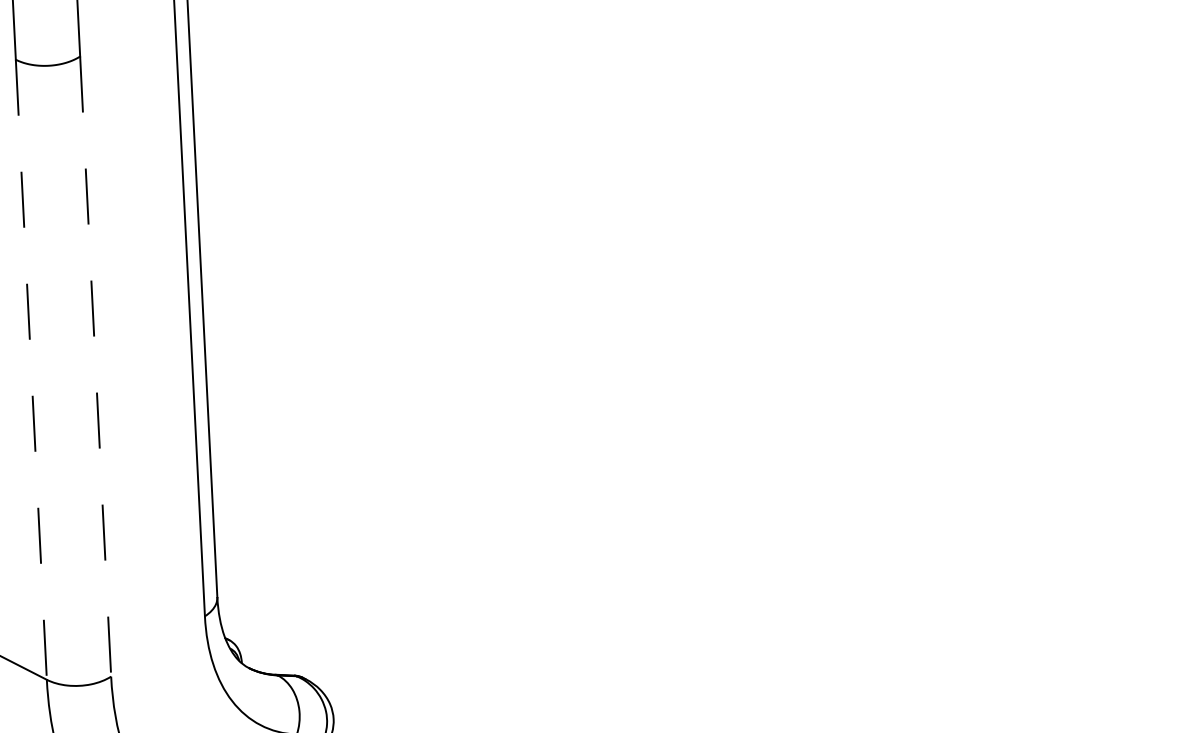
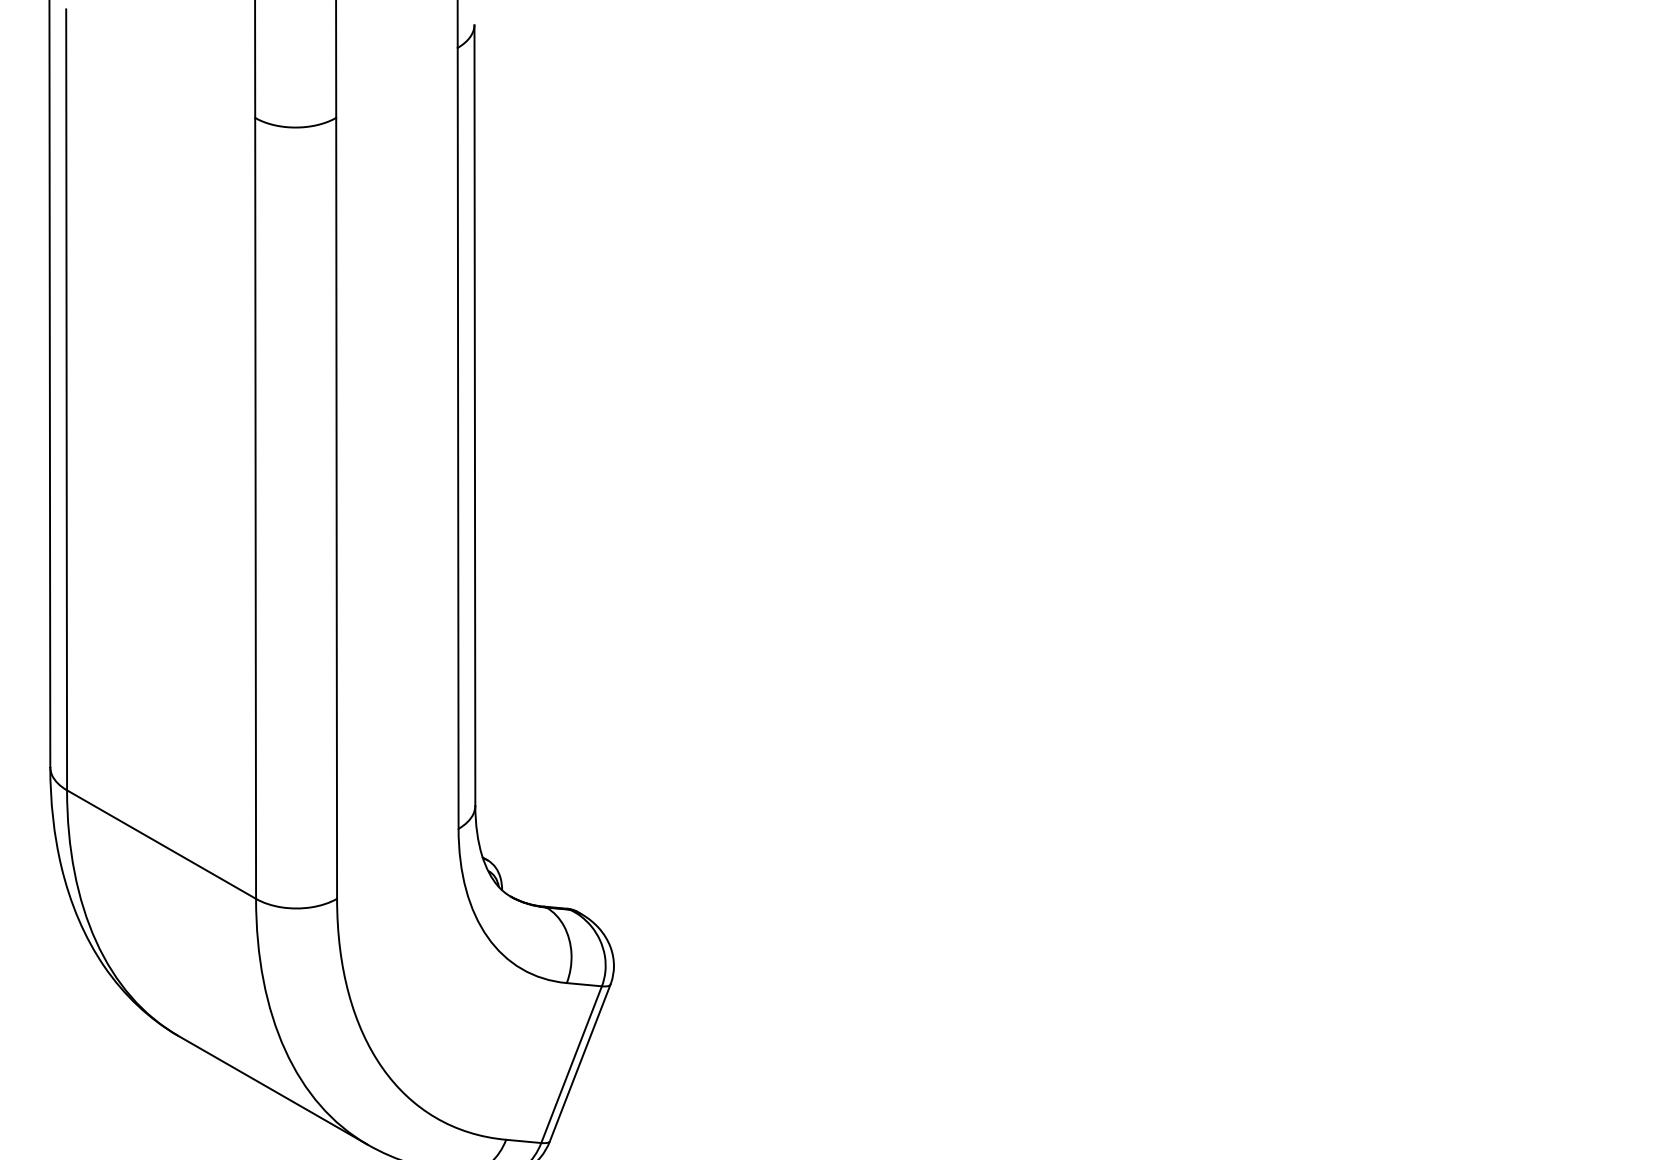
line: (95, 366) -> (336, 508), dashed -> solid
line: (31, 369) -> (255, 508), dashed -> solid

